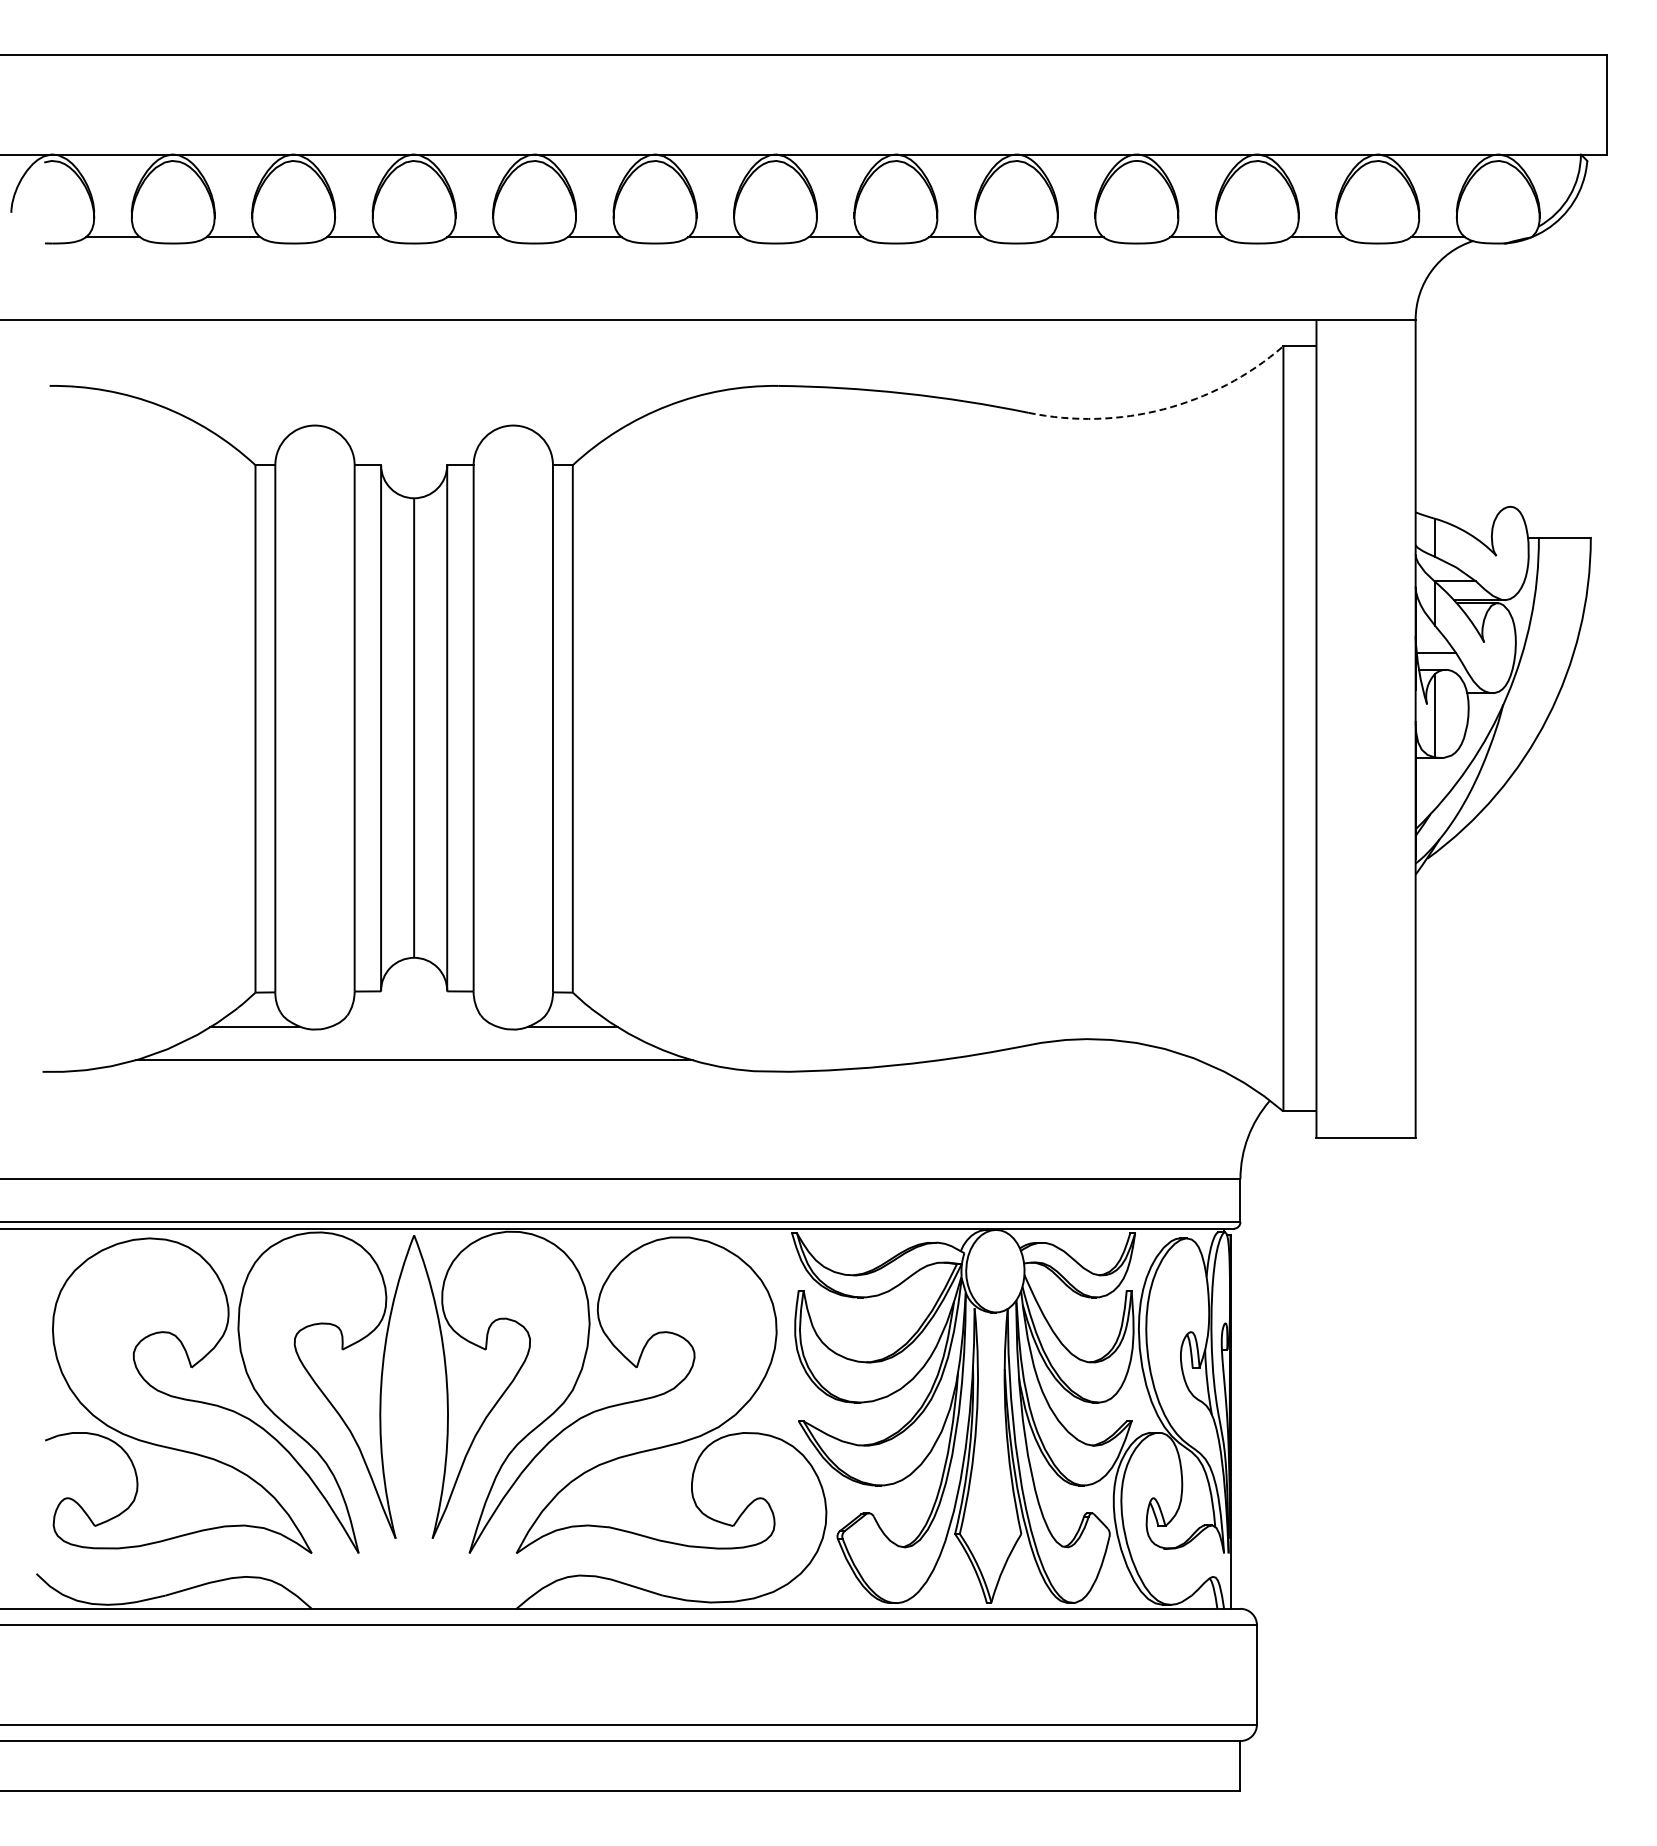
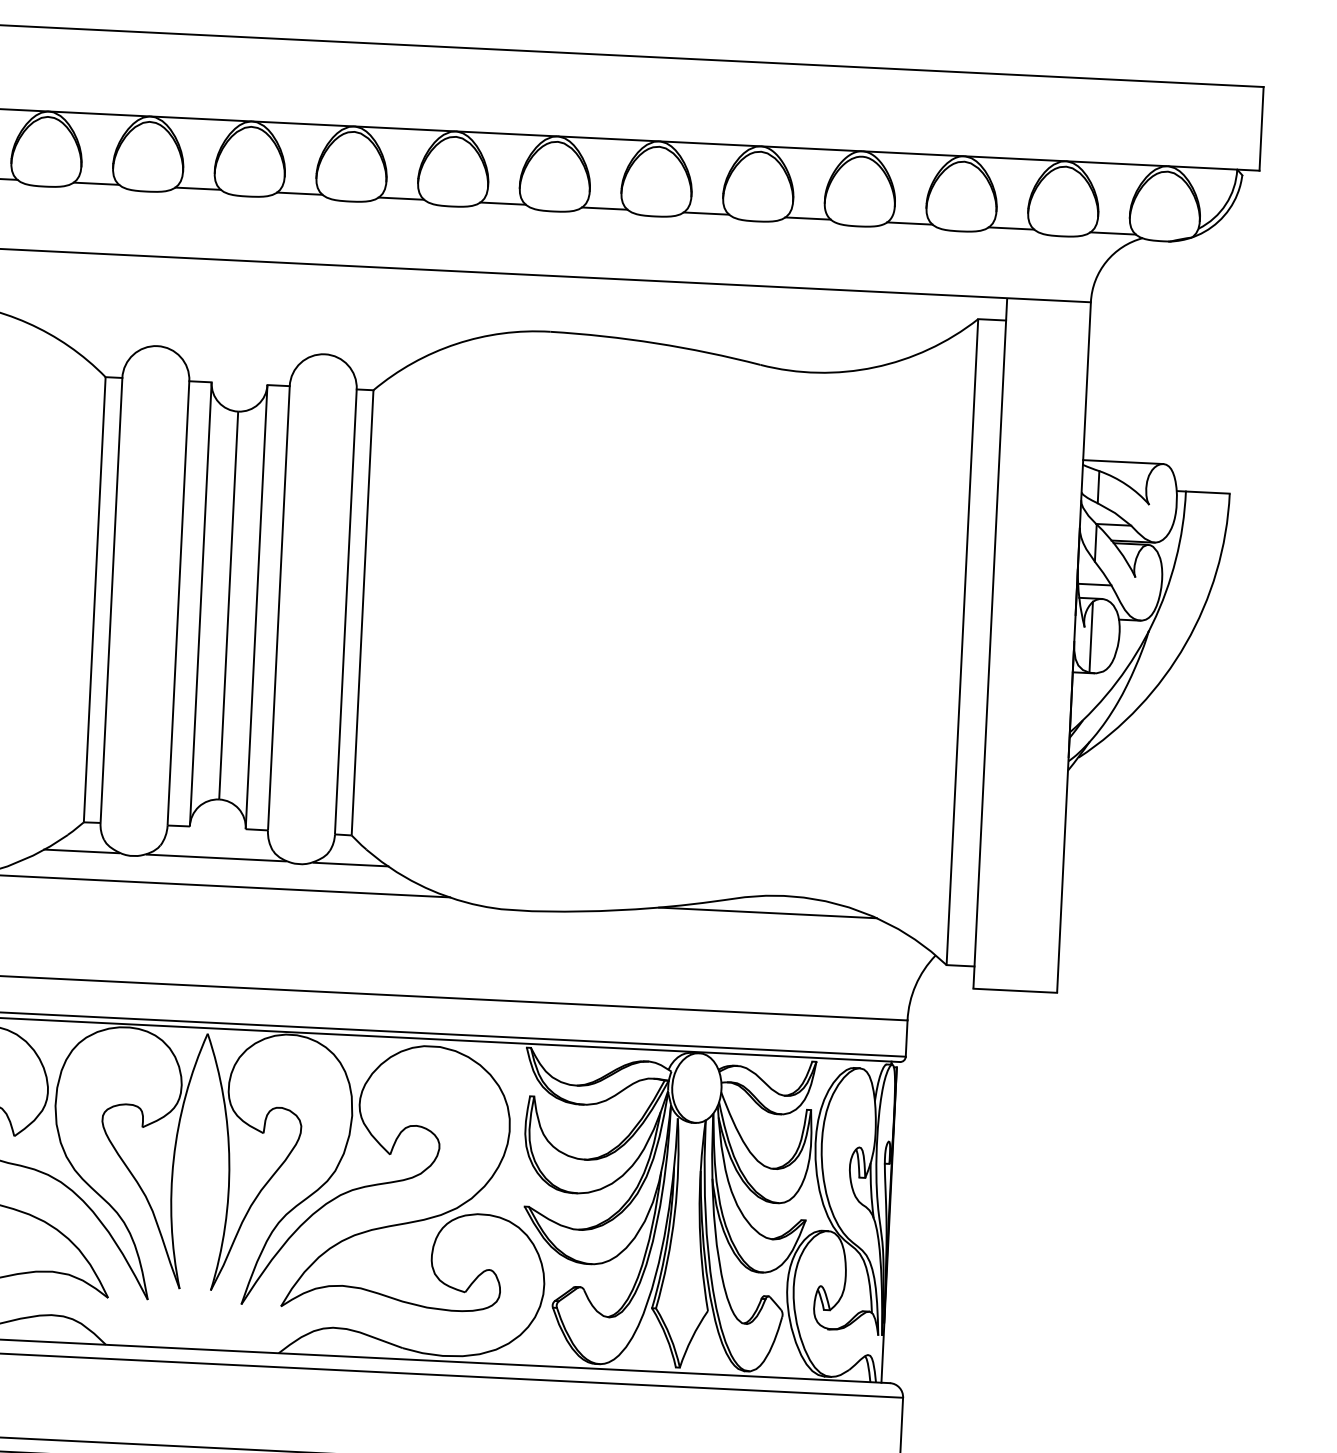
arc: (1163, 409) -> (874, 367), dashed -> solid
line: (1462, 506) -> (1122, 461), added
line: (413, 1027) -> (215, 858), added
line: (1069, 1060) -> (768, 913), added

